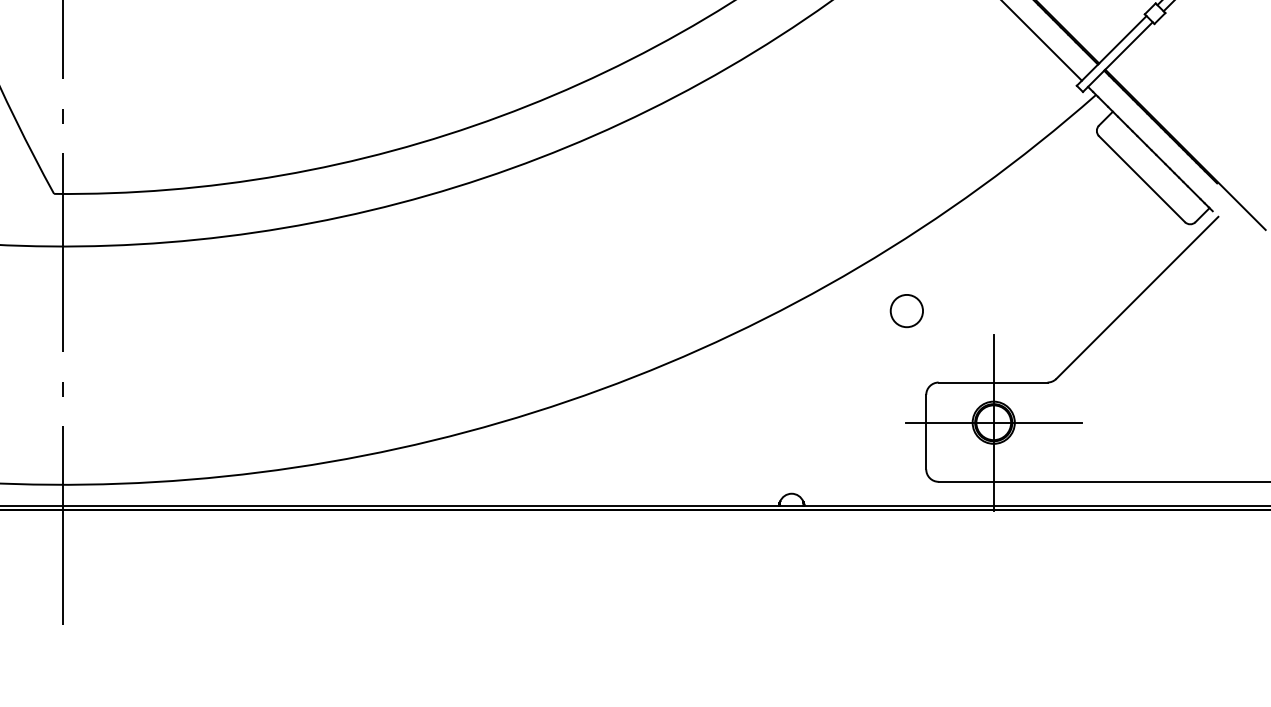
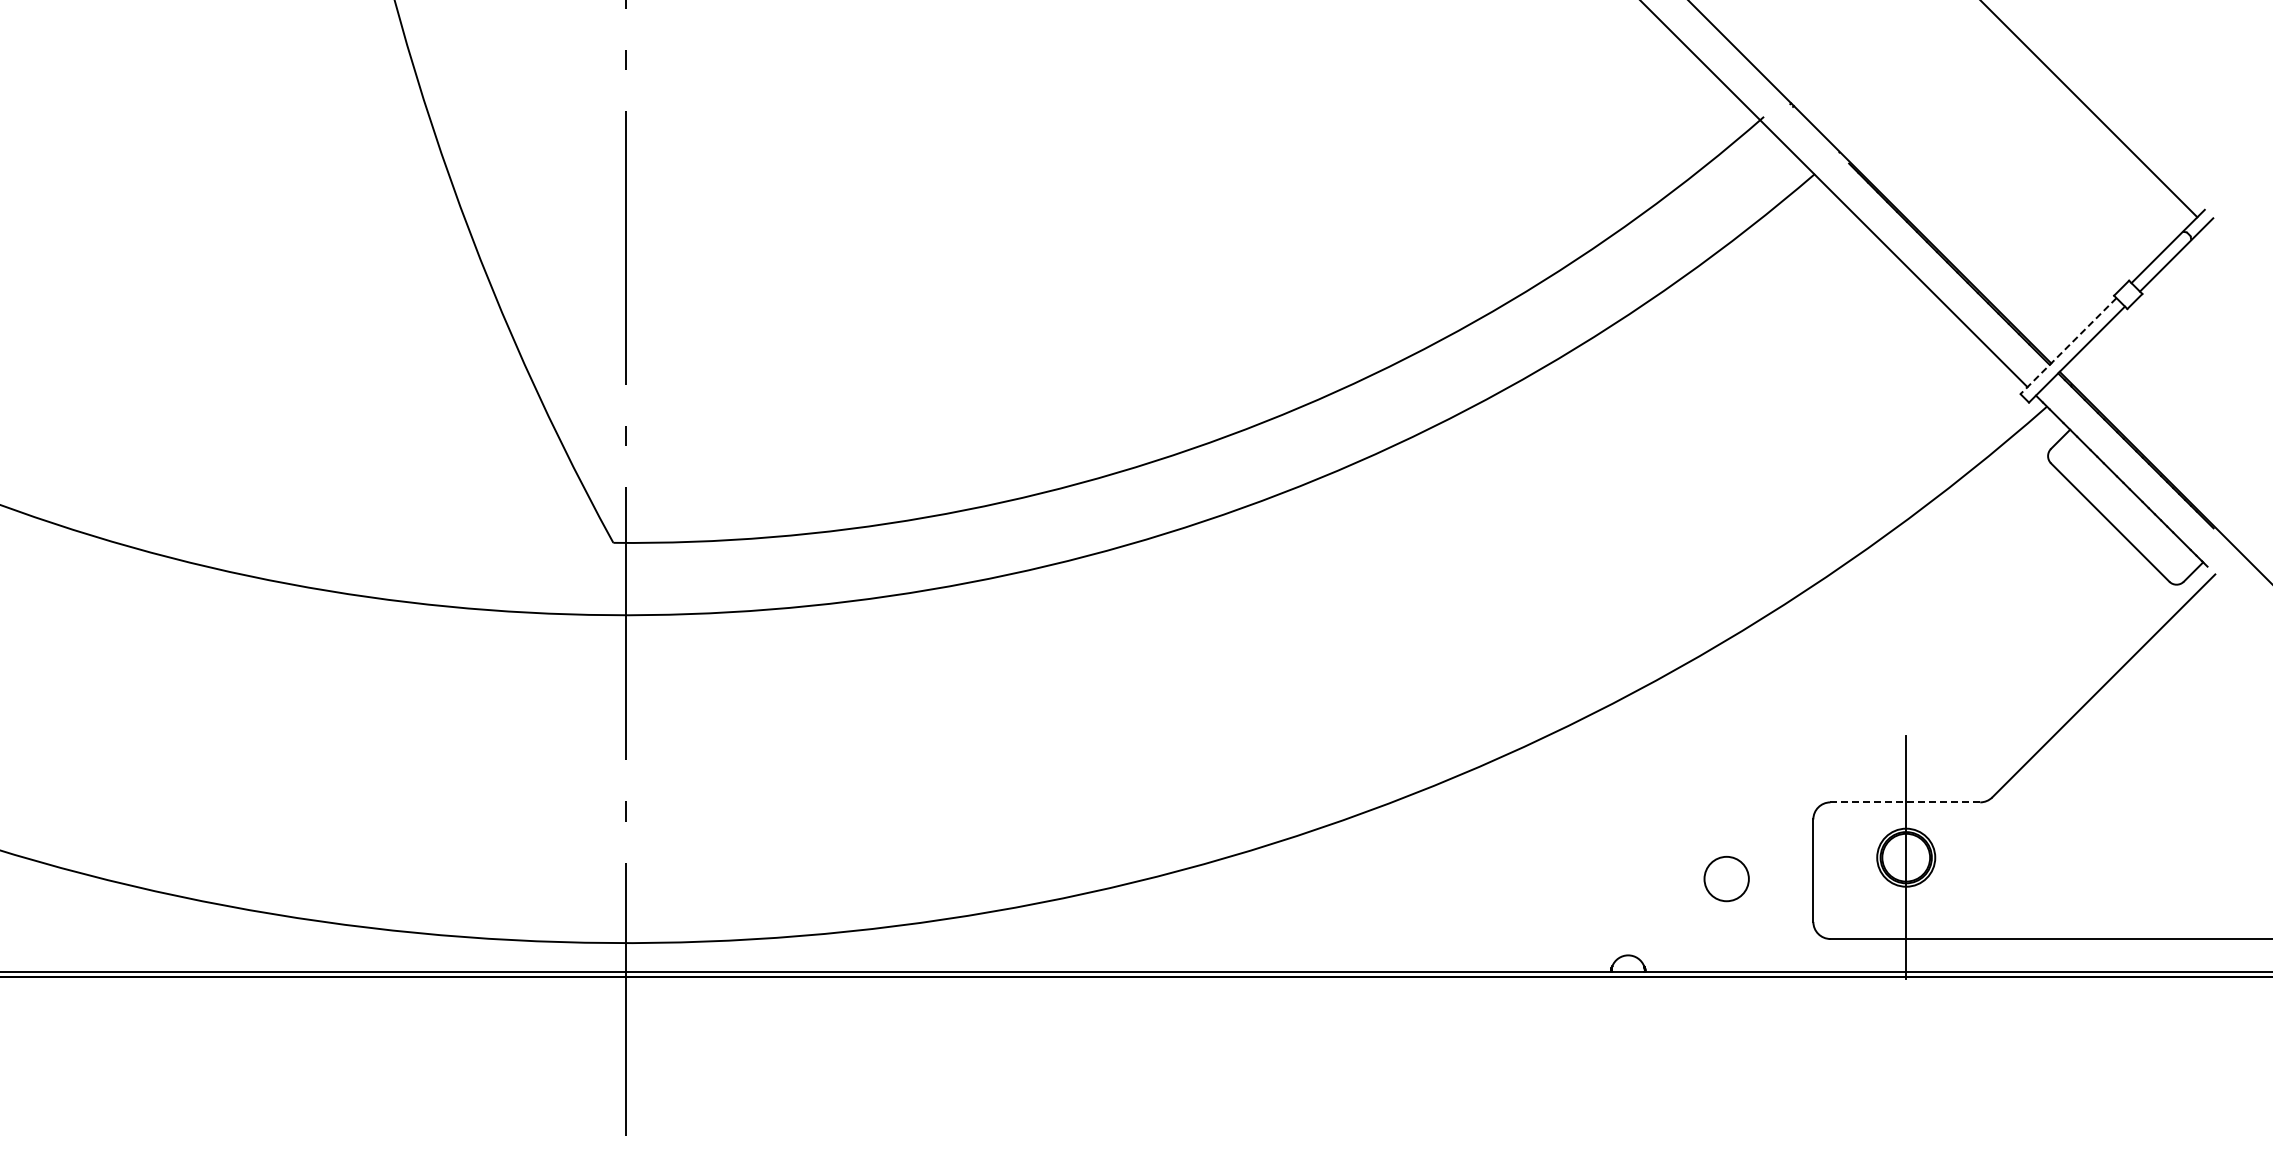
line: (1111, 51) -> (2068, 346), solid -> dashed
circle: (906, 311) -> (1726, 879), moved
line: (993, 382) -> (1905, 802), solid -> dashed
line: (993, 422) -> (1906, 857), removed

